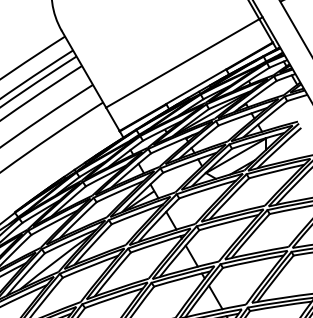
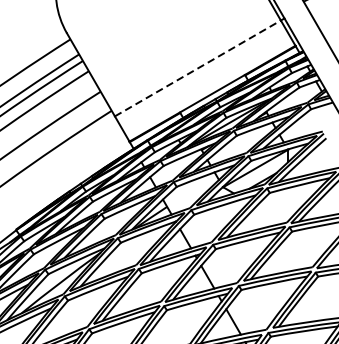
line: (183, 63) -> (198, 68), solid -> dashed

